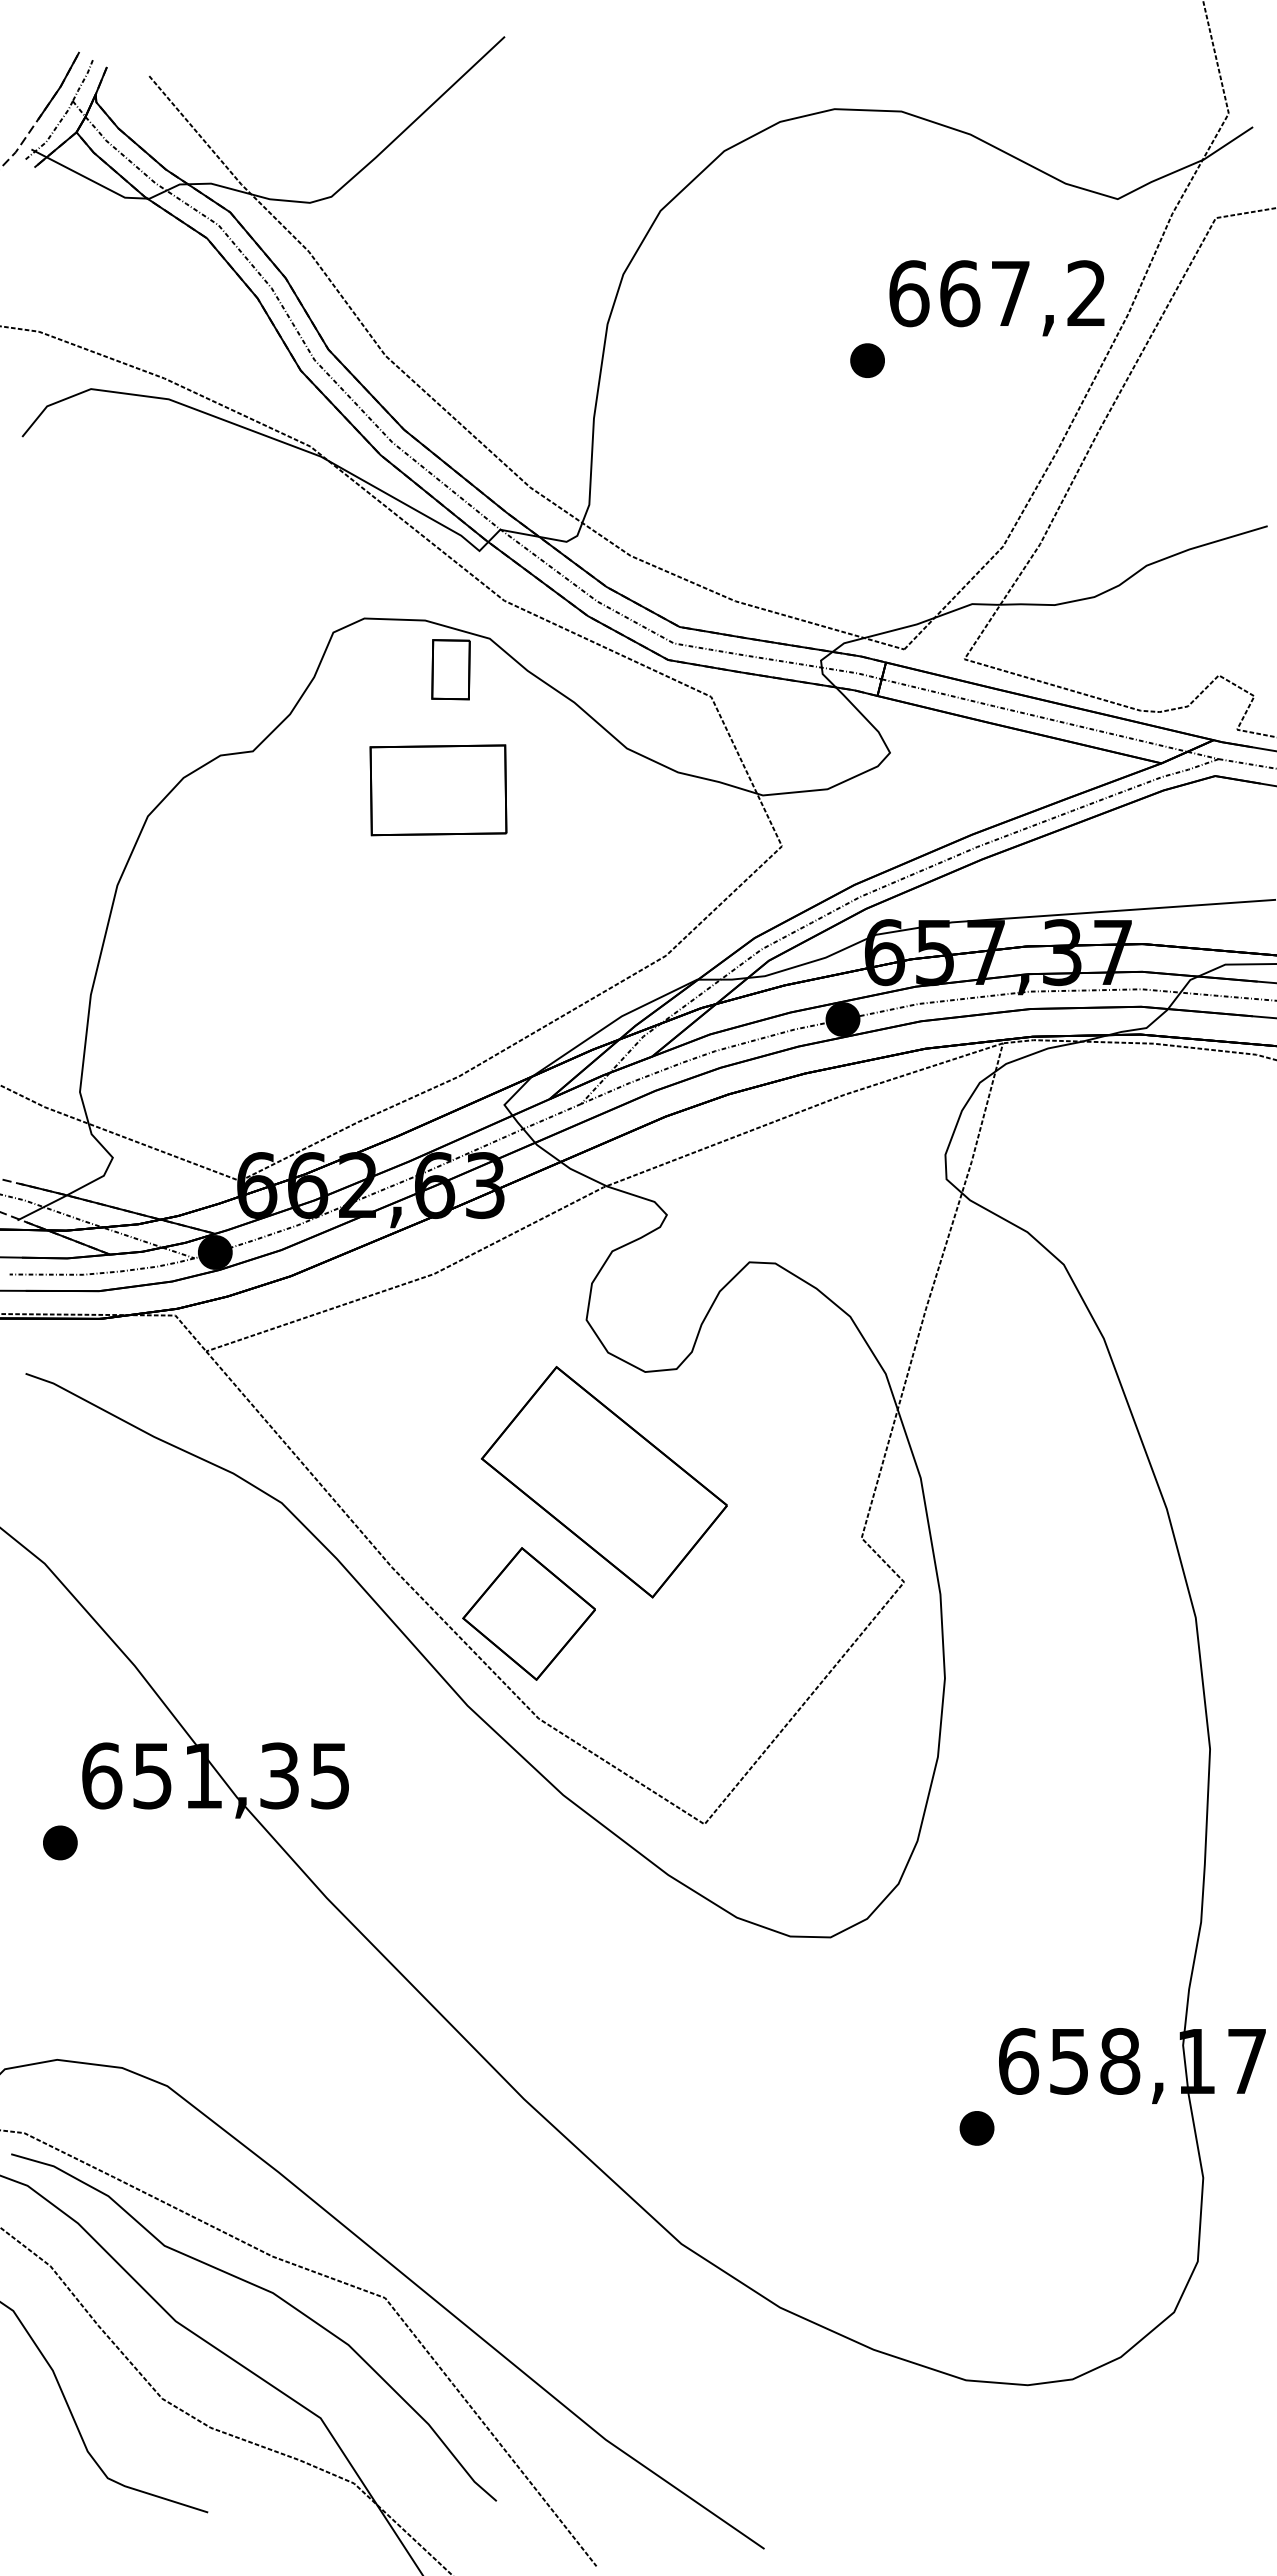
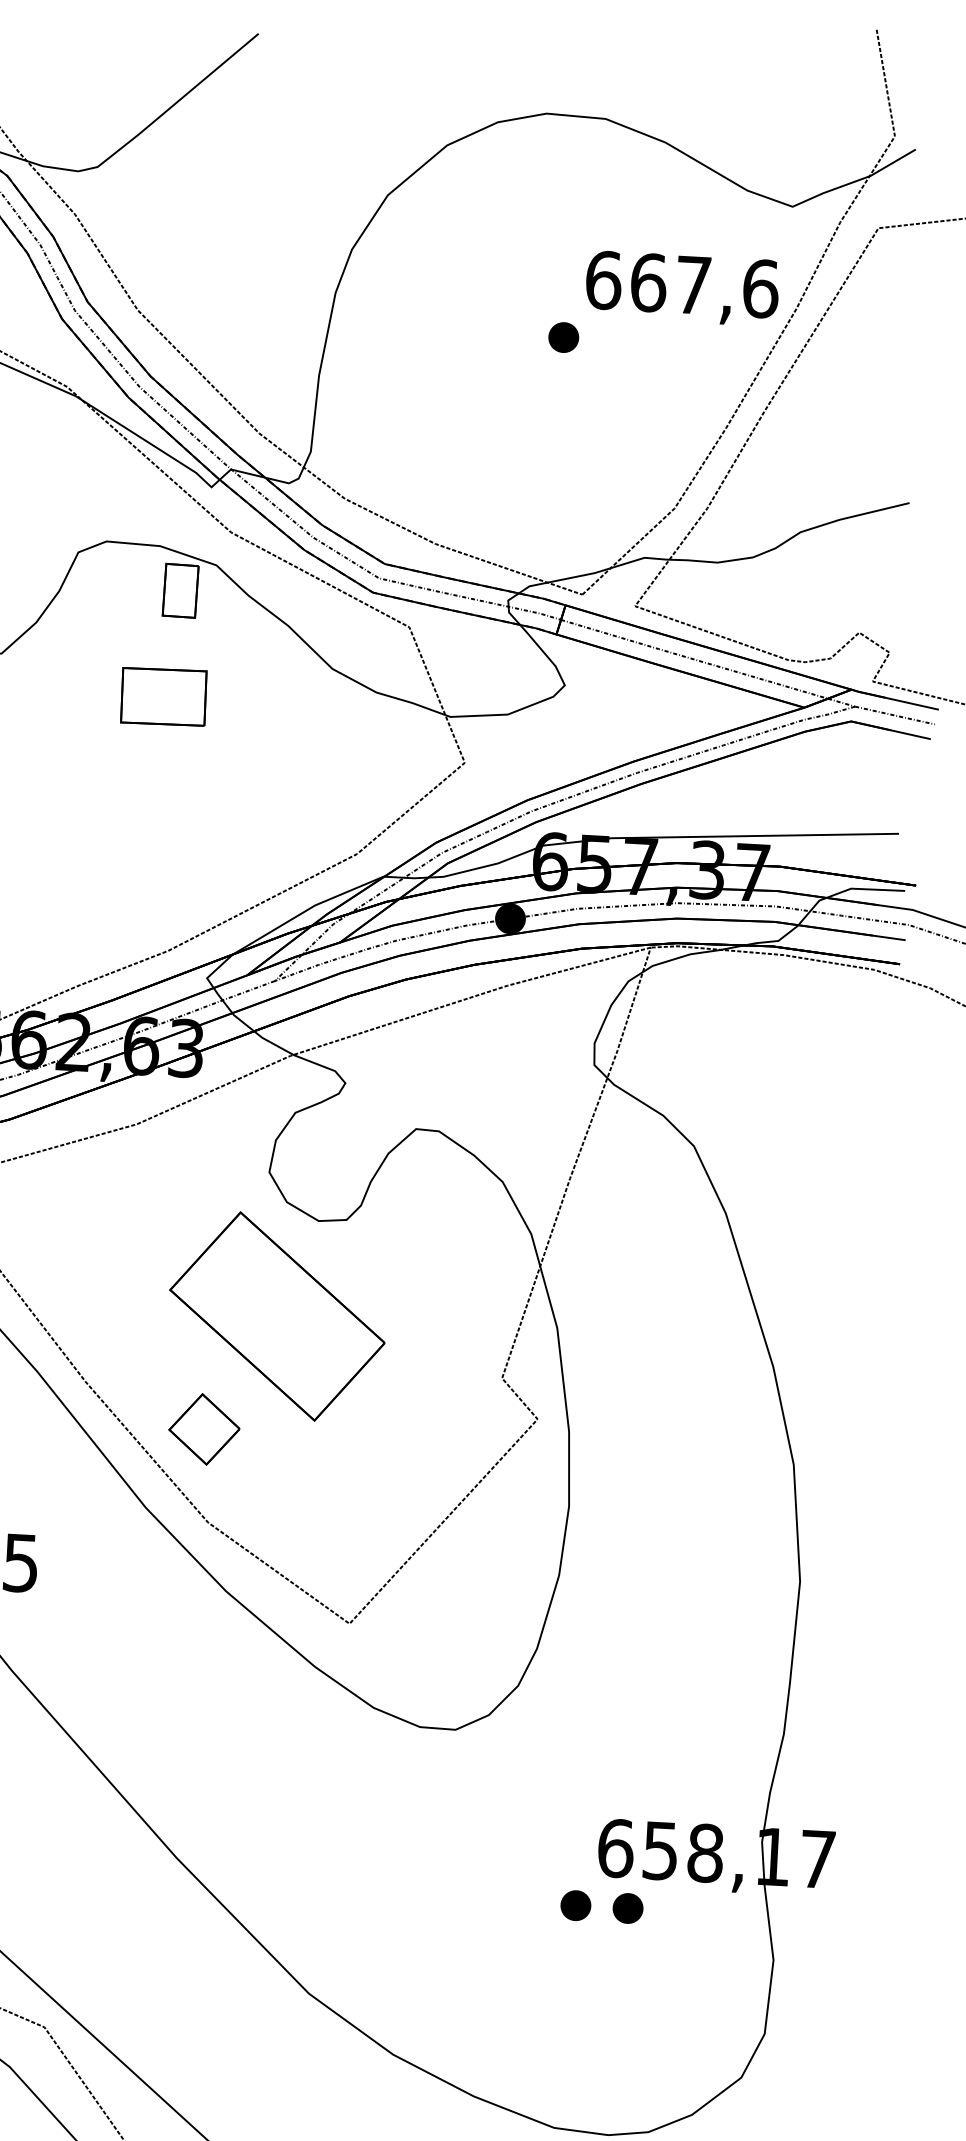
text: (1087, 293) -> (761, 288), 667,2 -> 667,6
part: (438, 790) -> (163, 697), size x0.7
part: (528, 1613) -> (203, 1428), size x0.6
part: (1035, 2128) -> (627, 1908), added

